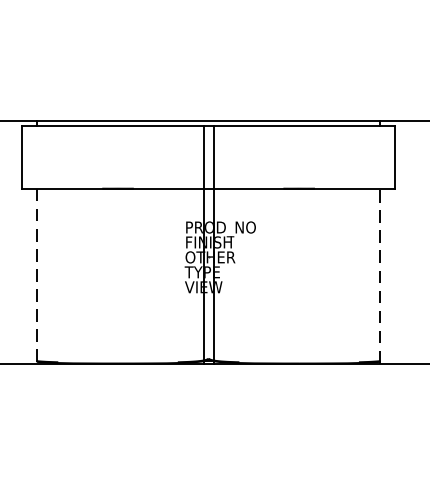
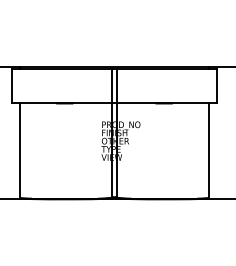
line: (37, 276) -> (20, 151), dashed -> solid
line: (380, 276) -> (208, 151), dashed -> solid

